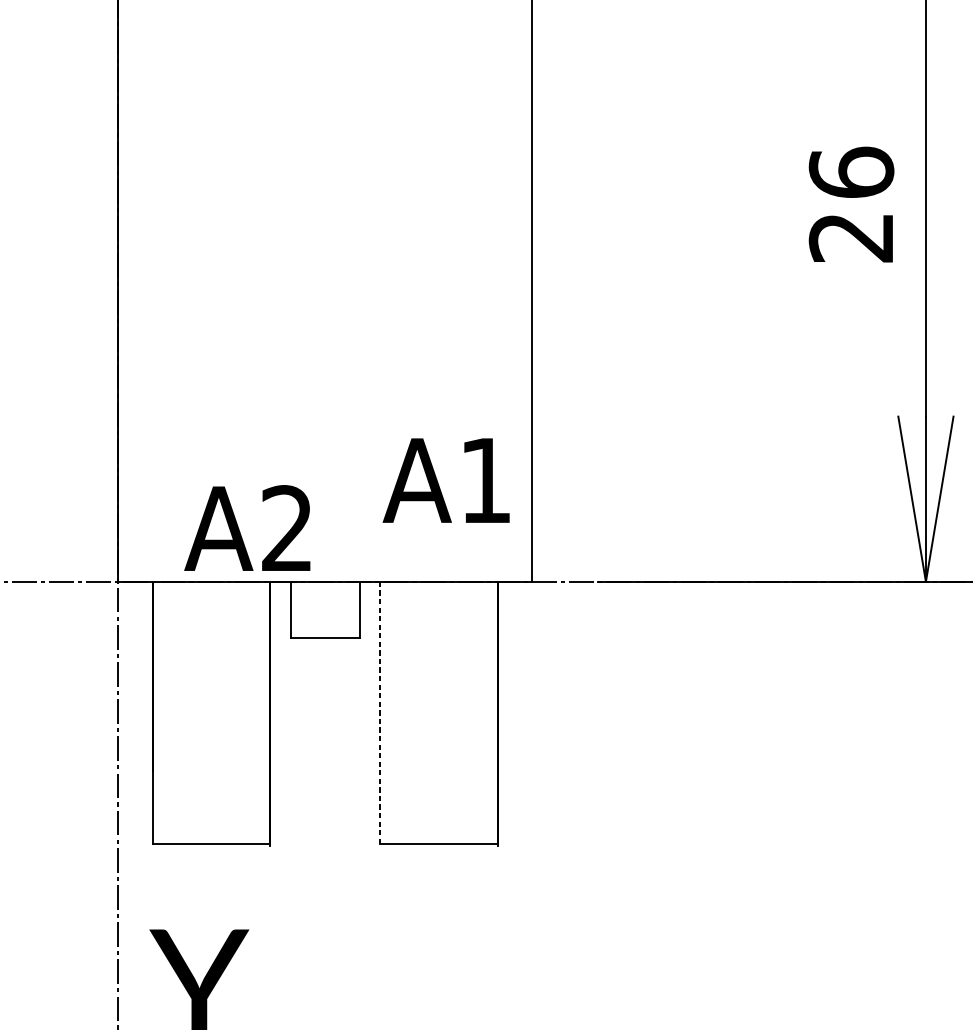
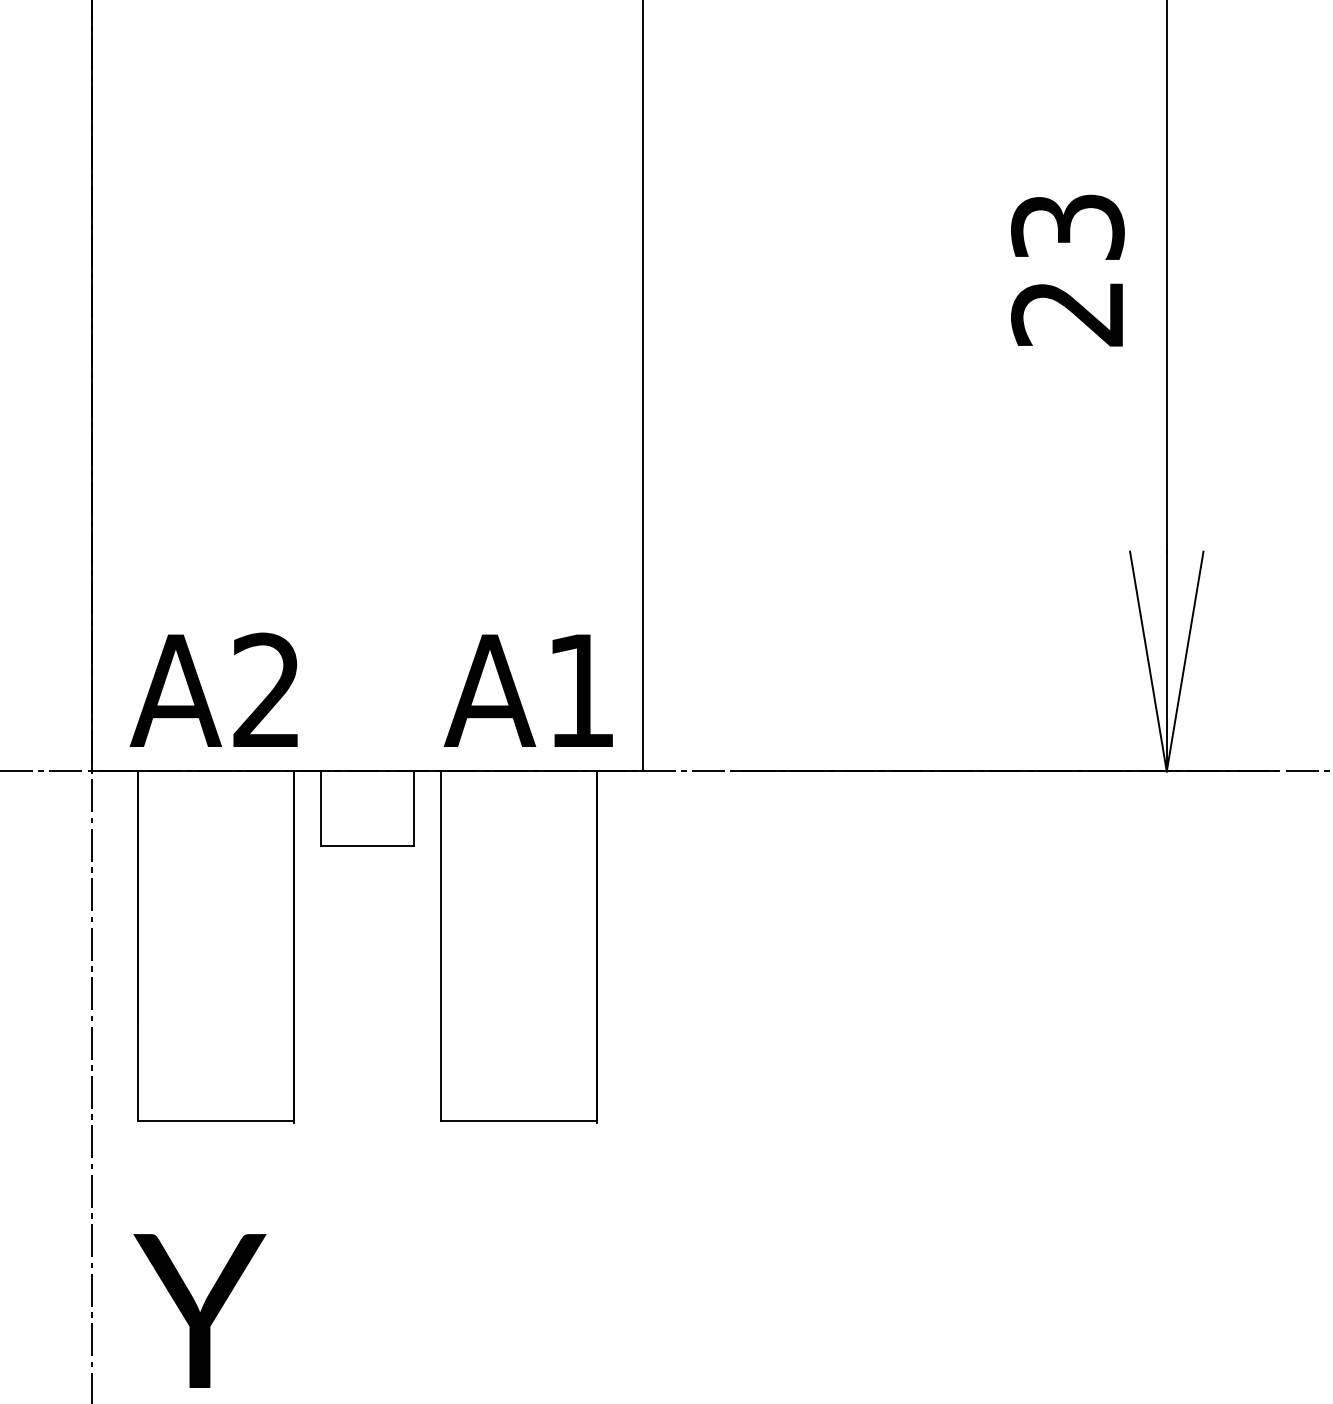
text: (851, 172) -> (1067, 226), 26 -> 23
text: (445, 480) -> (527, 690), moved
text: (247, 527) -> (213, 689), moved
line: (380, 713) -> (440, 946), dashed -> solid

